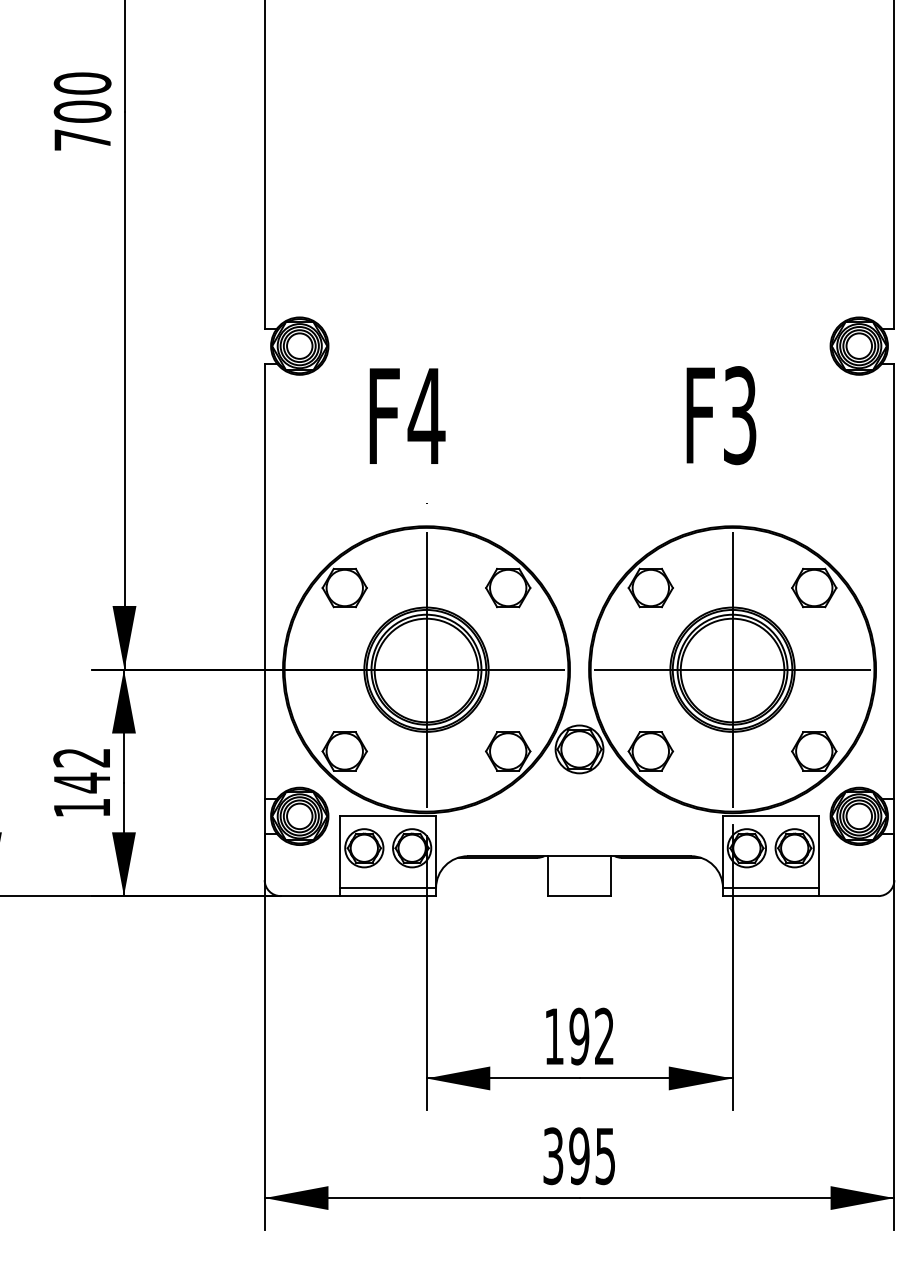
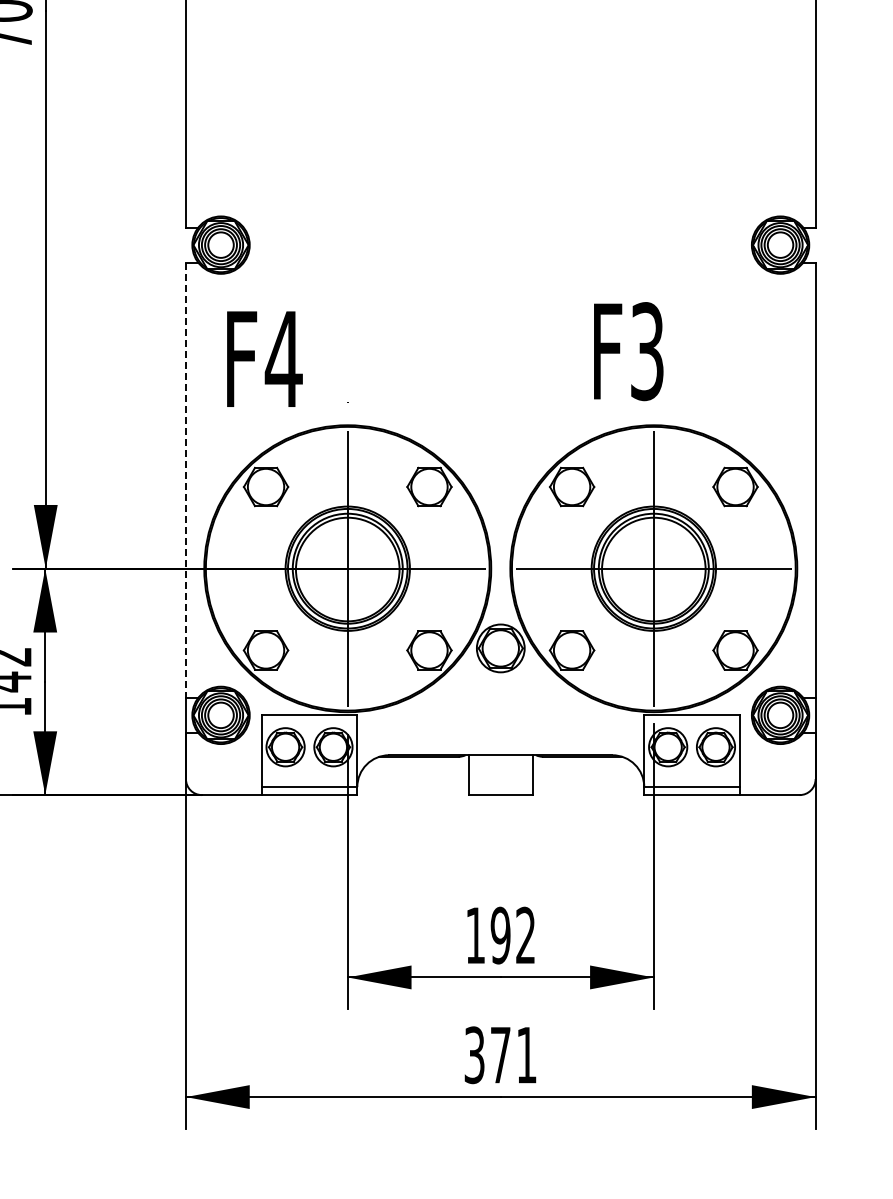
text: (407, 415) -> (264, 358), moved
text: (721, 415) -> (628, 351), moved
line: (264, 581) -> (185, 480), solid -> dashed
text: (591, 1156) -> (512, 1055), 395 -> 371

